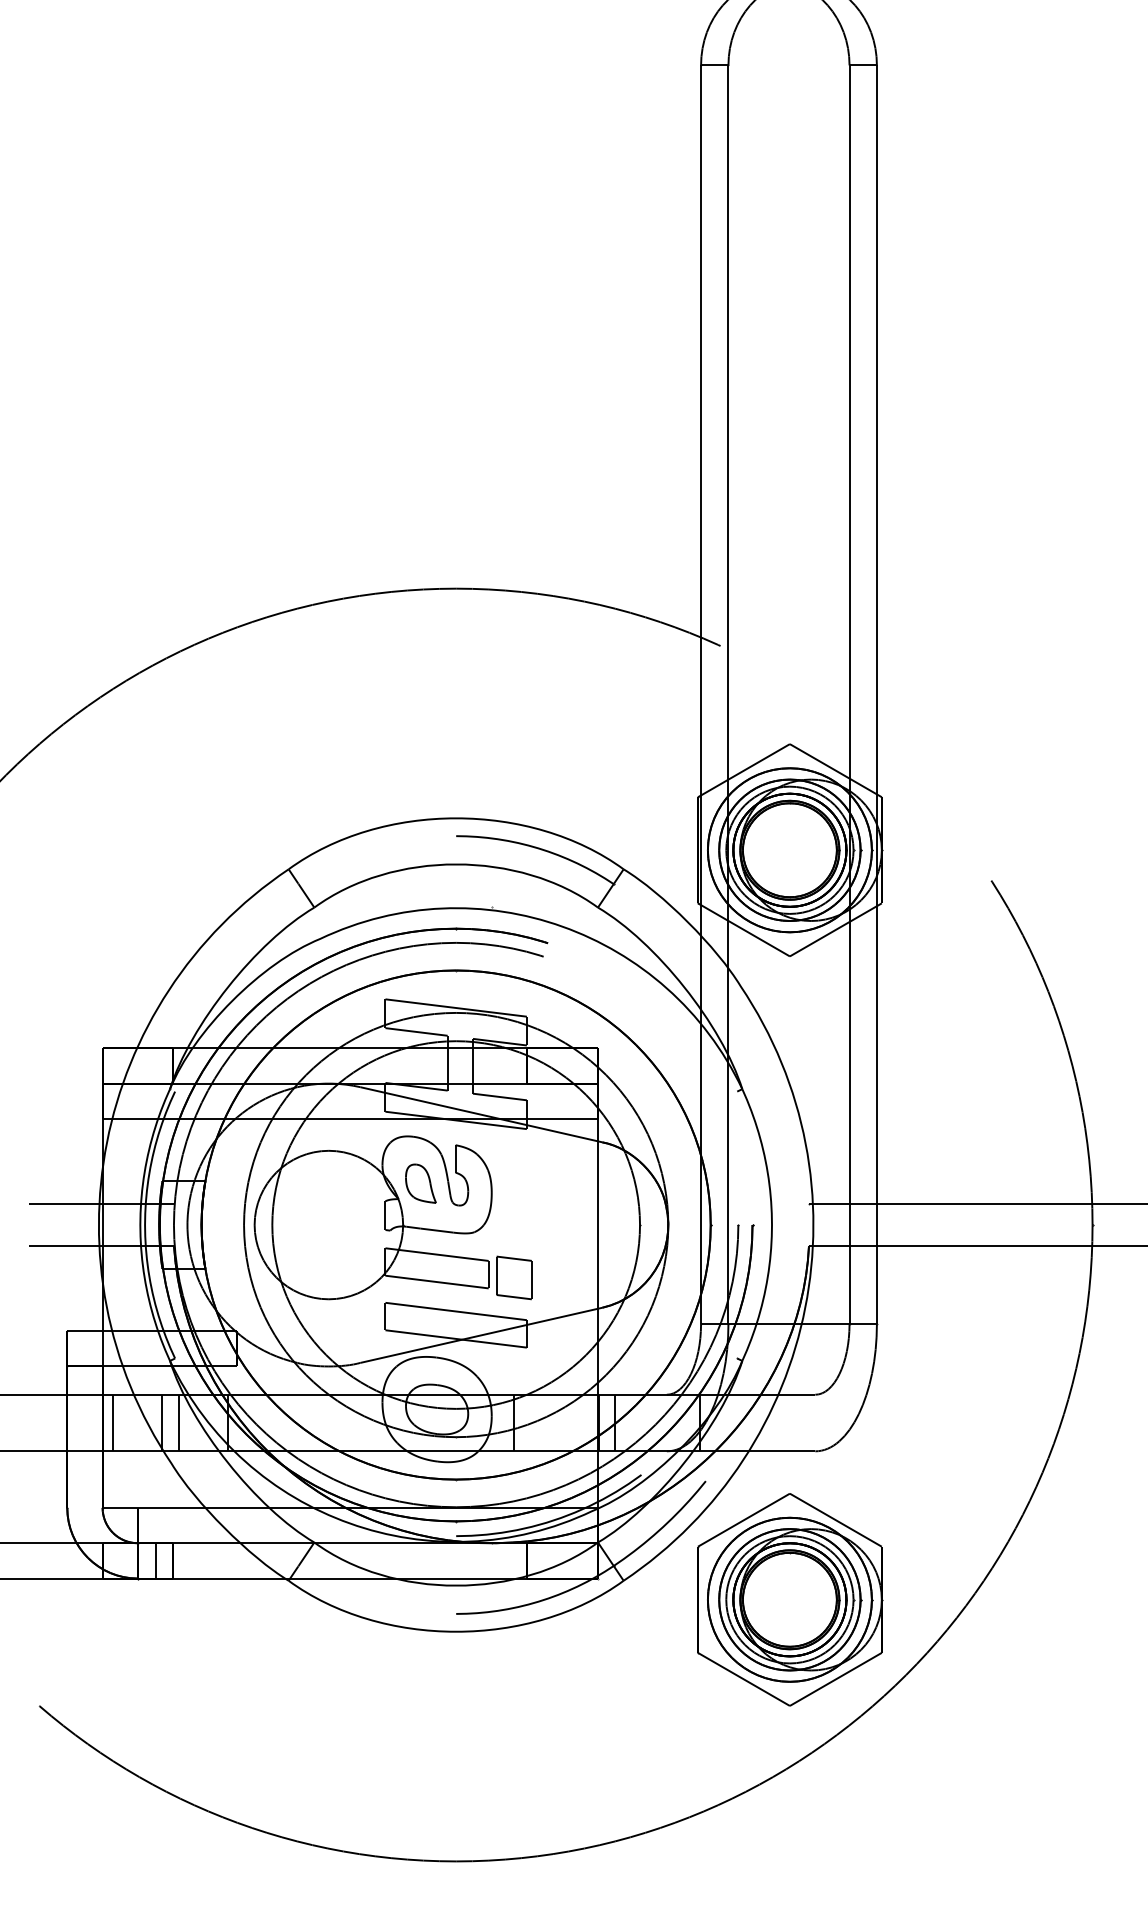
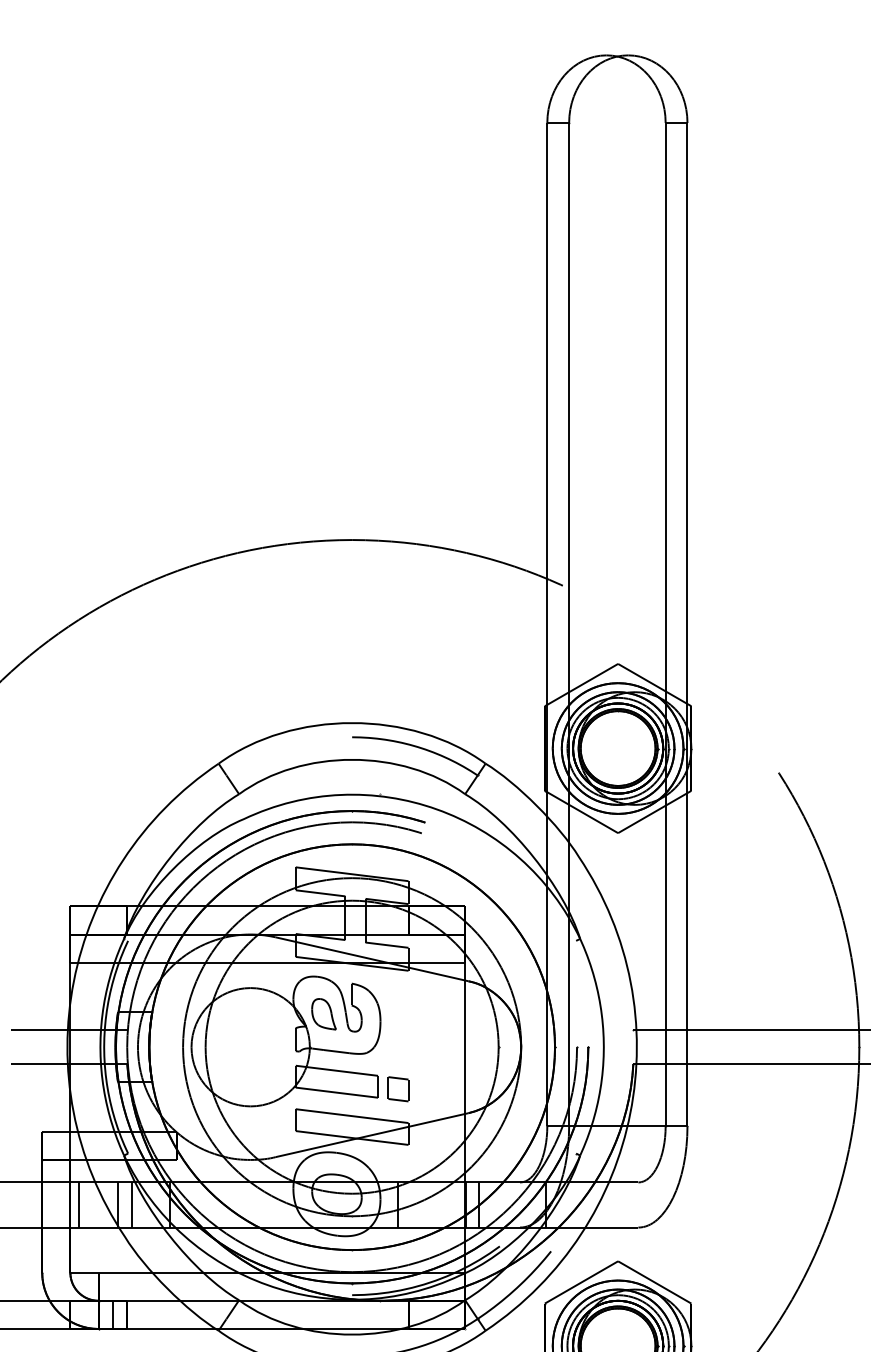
part: (514, 1277) -> (398, 1089), size x0.71

